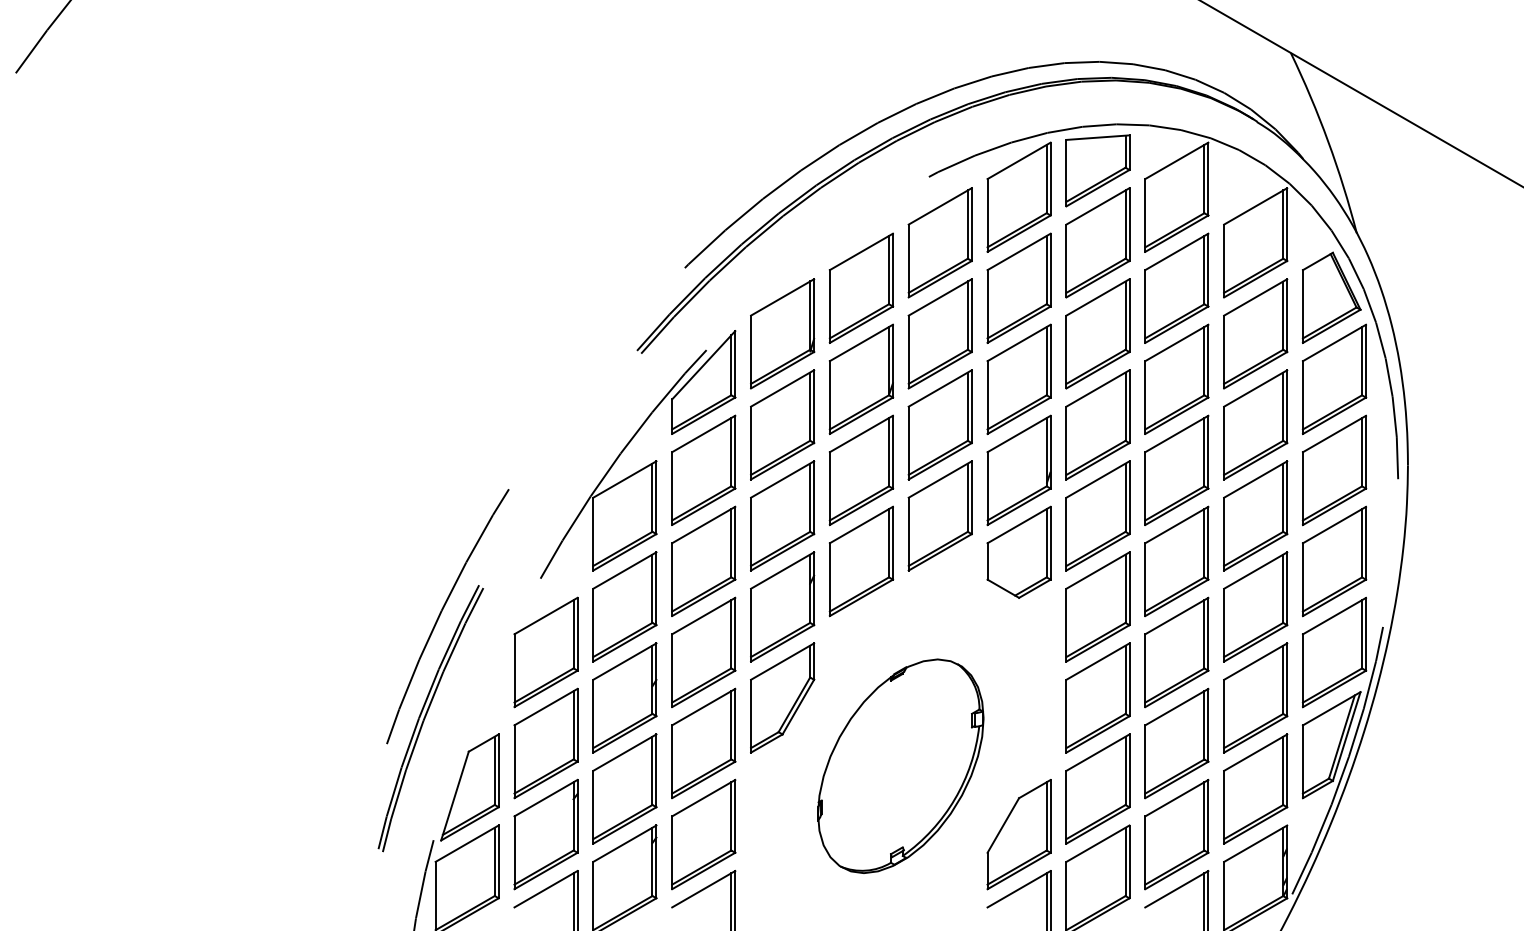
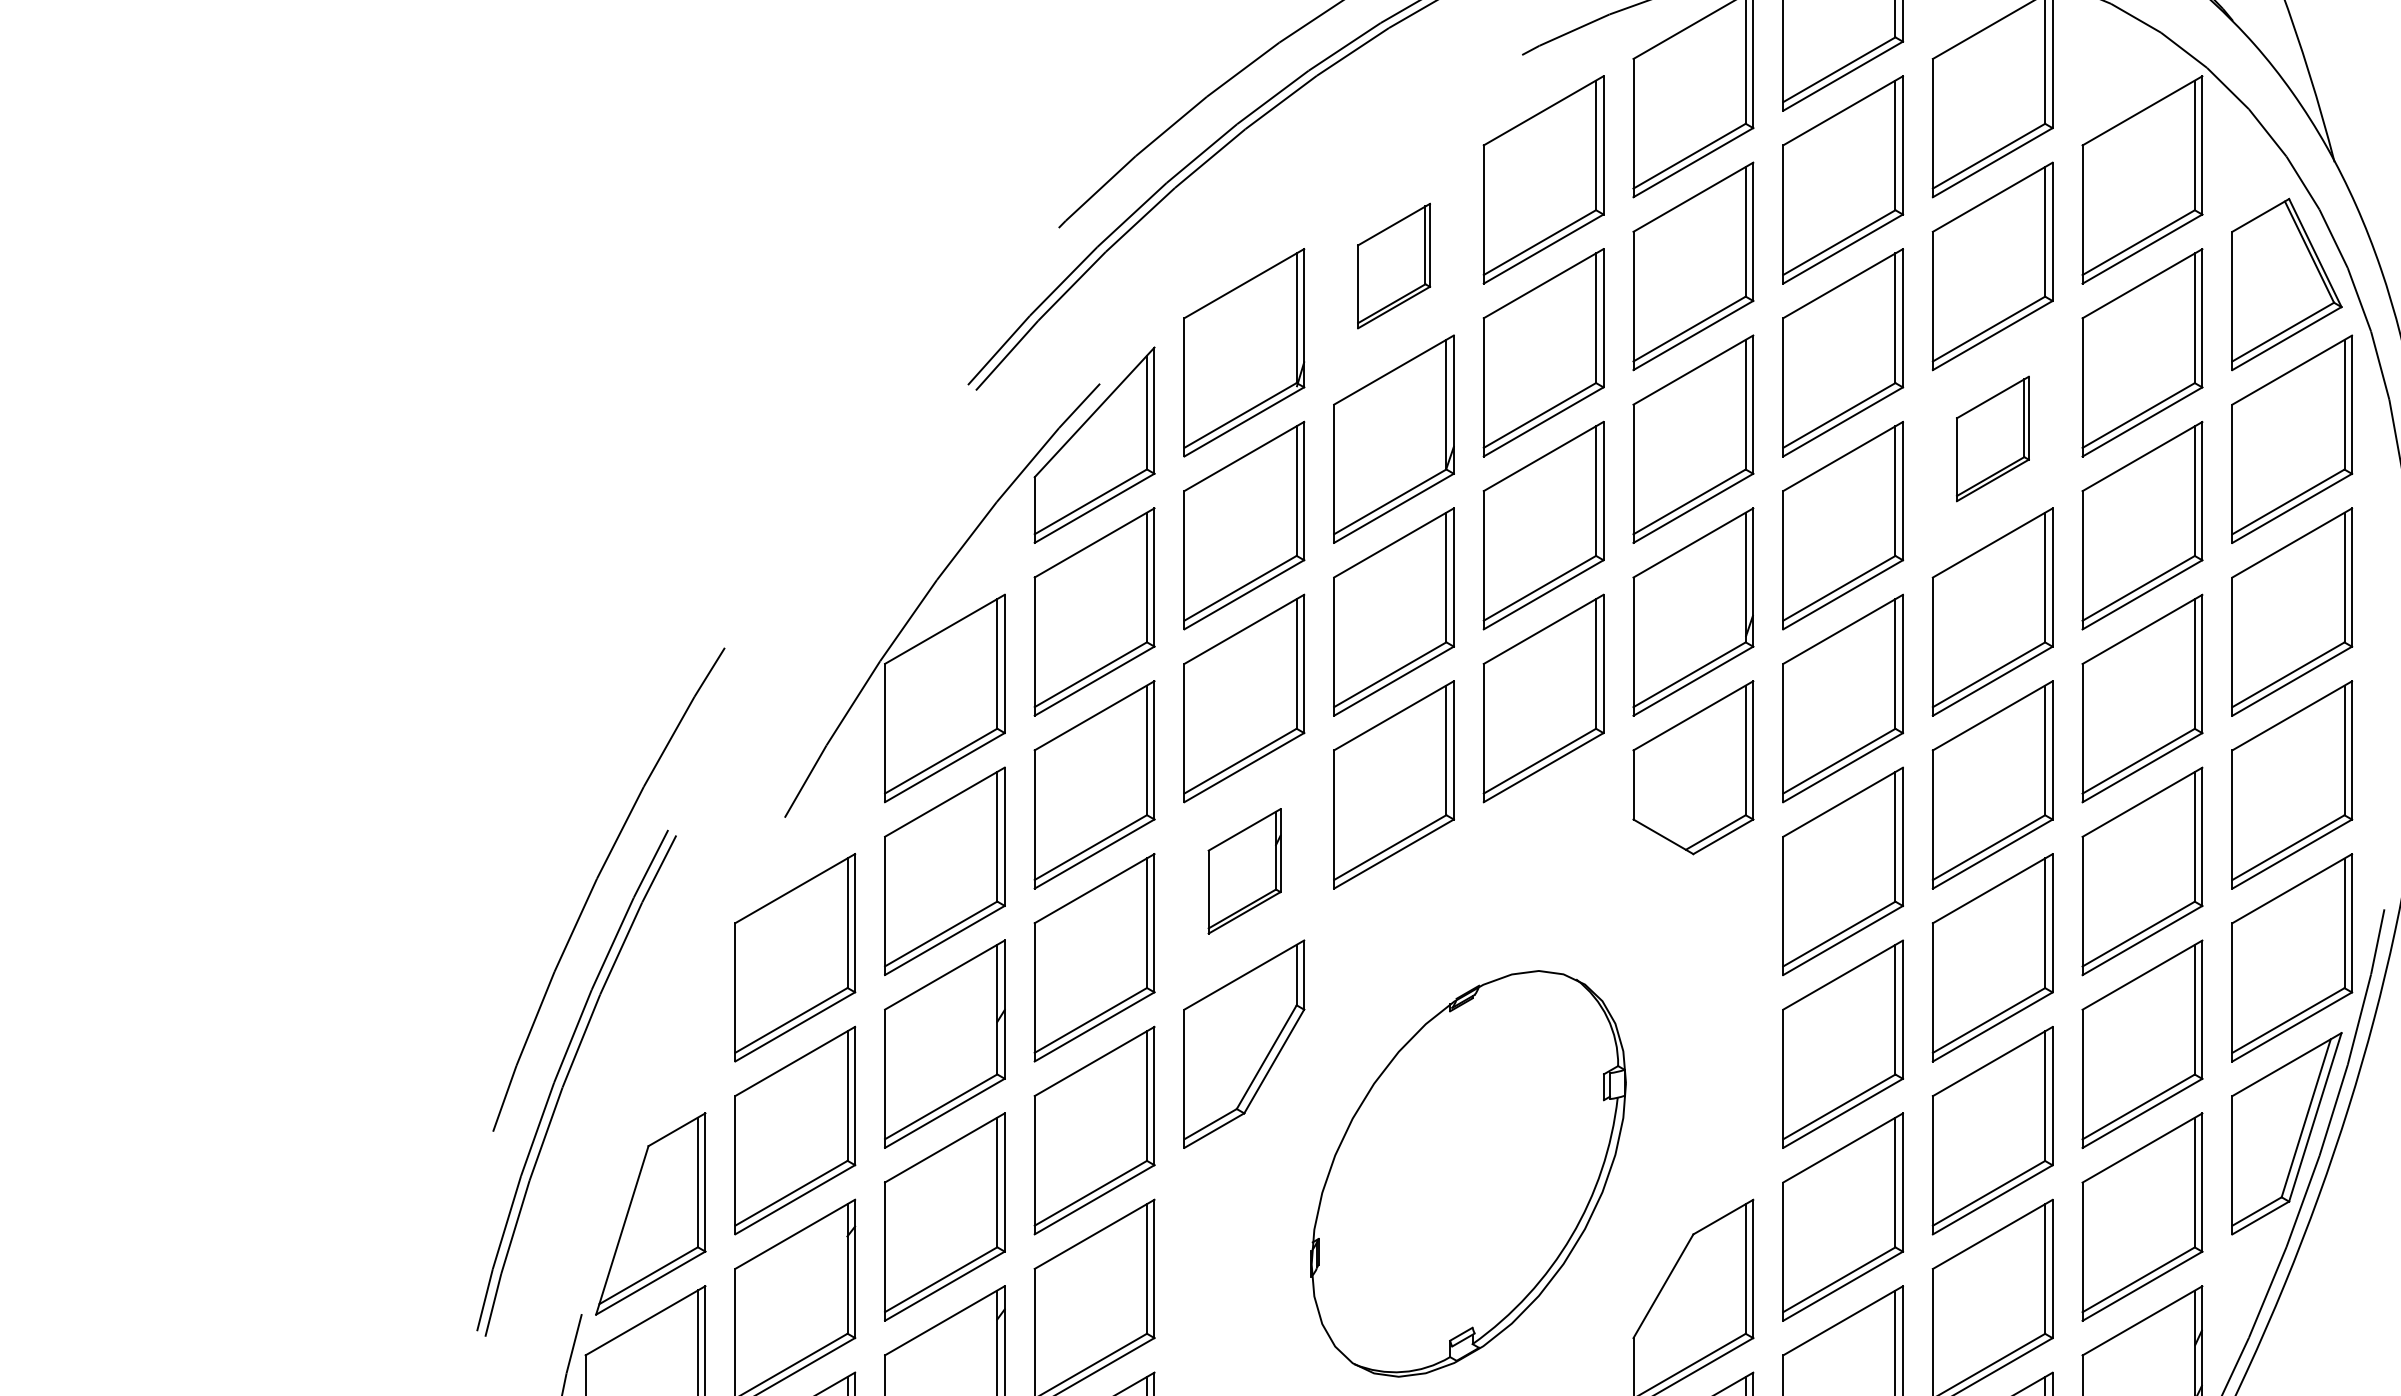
part: (861, 287) -> (1394, 264), size x0.6
part: (1176, 378) -> (1992, 437), size x0.6
part: (782, 606) -> (1244, 870), size x0.6

